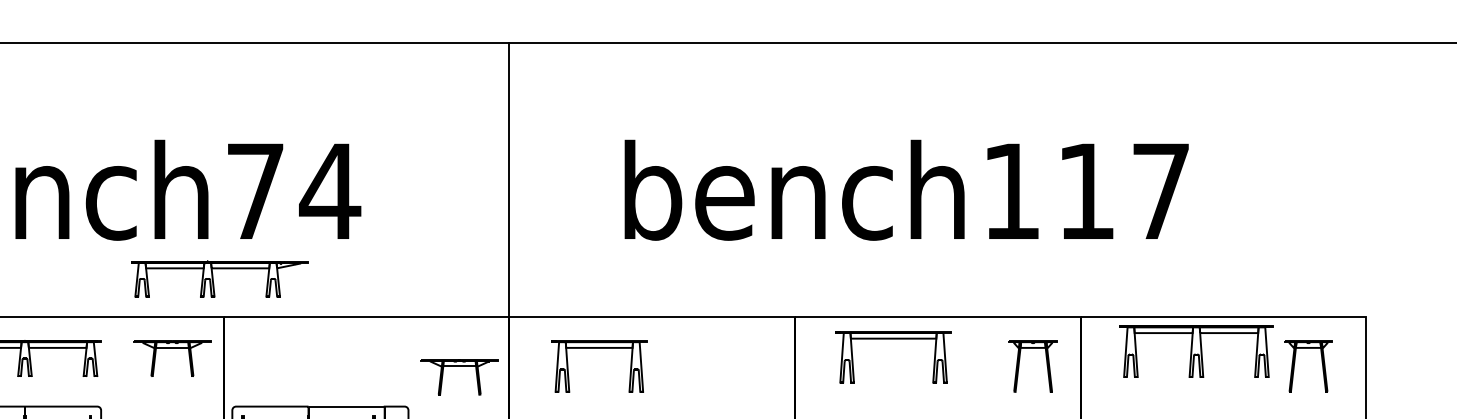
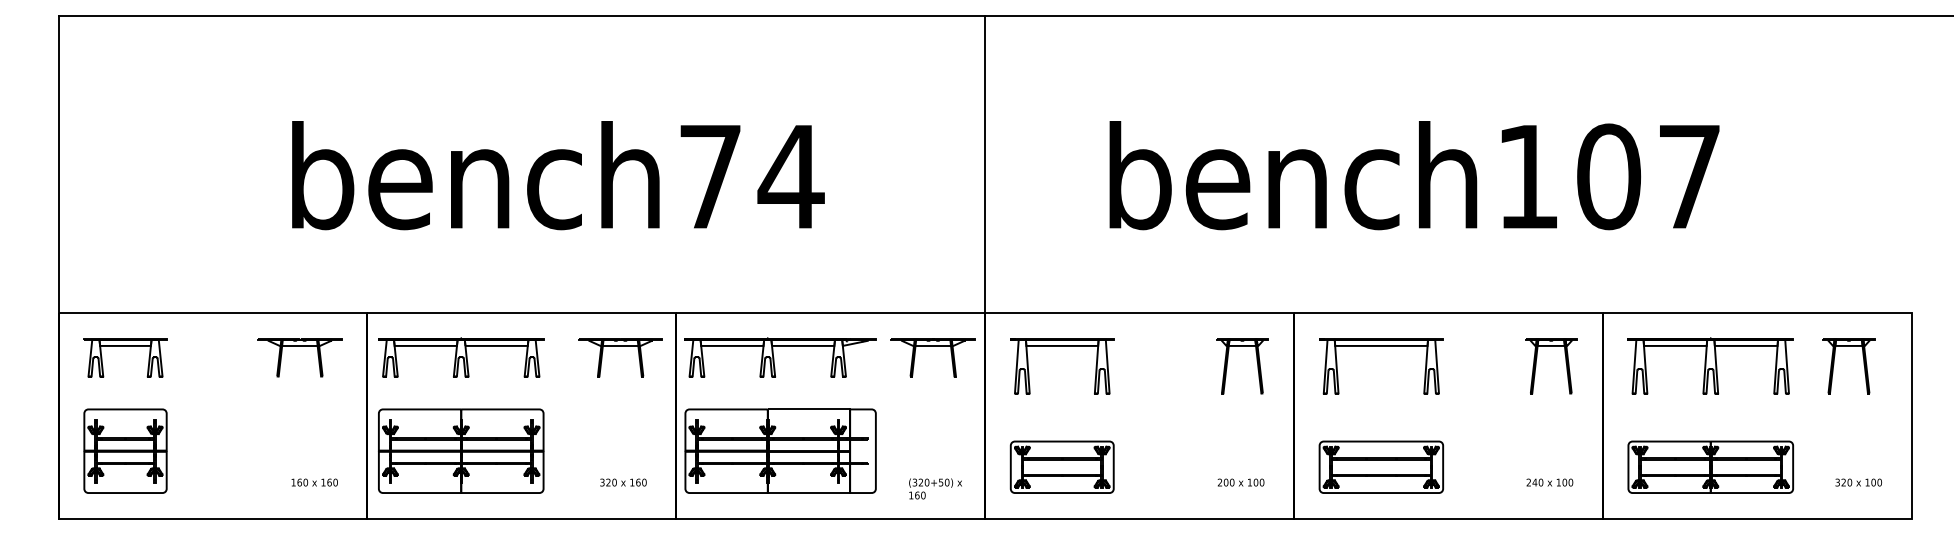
text: (1087, 191) -> (1609, 176), bench117 -> bench107
part: (219, 279) -> (780, 357), moved
part: (893, 339) -> (1381, 346), moved
part: (599, 348) -> (1062, 346), moved
part: (1196, 351) -> (1710, 365), moved
part: (760, 362) -> (1256, 361), added
part: (459, 366) -> (932, 346), moved

